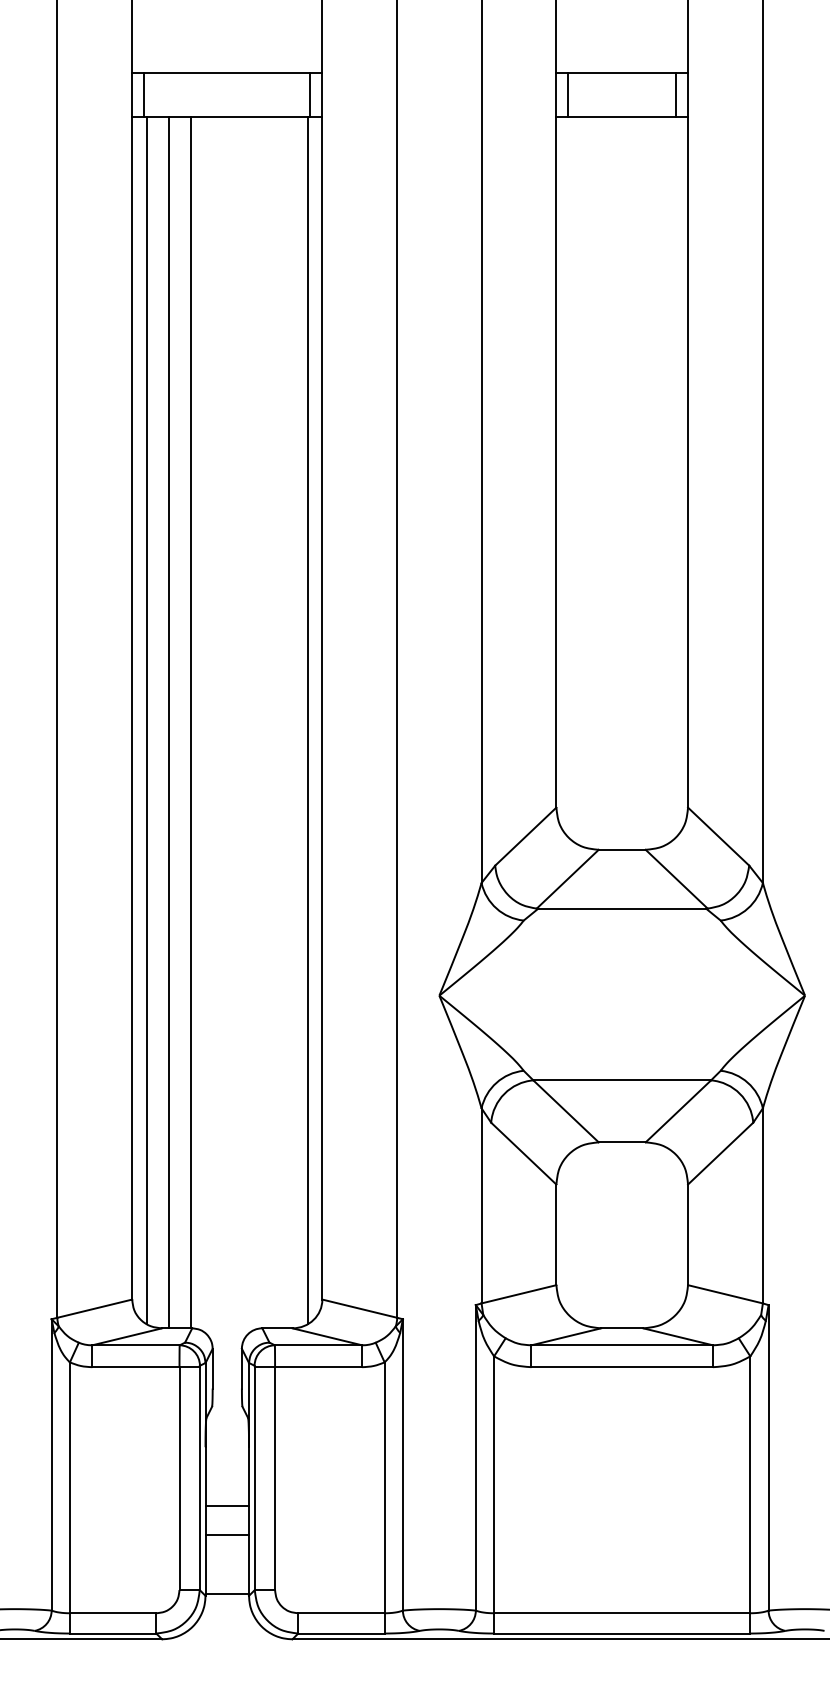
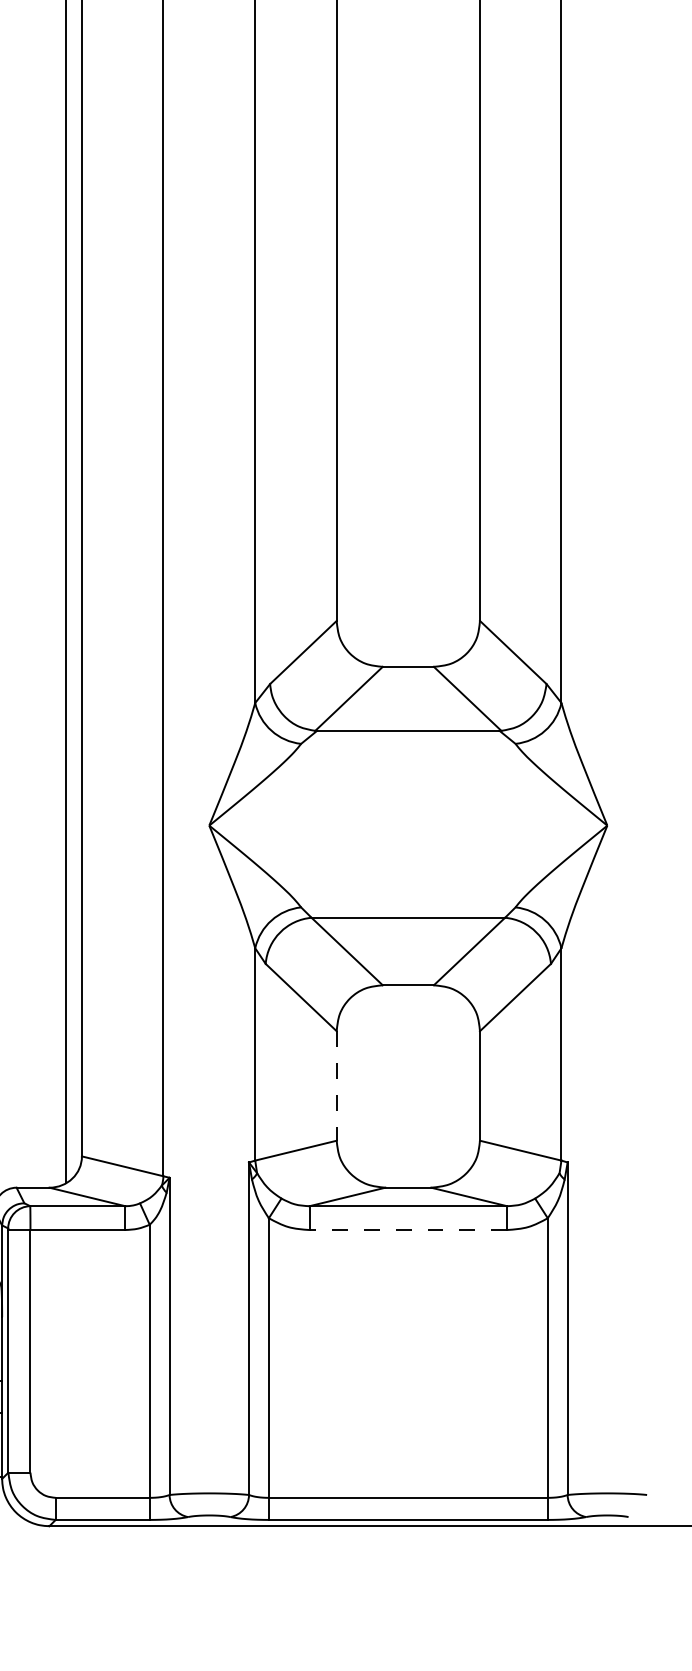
line: (556, 1235) -> (336, 1086), solid -> dashed
line: (622, 1367) -> (408, 1230), solid -> dashed

